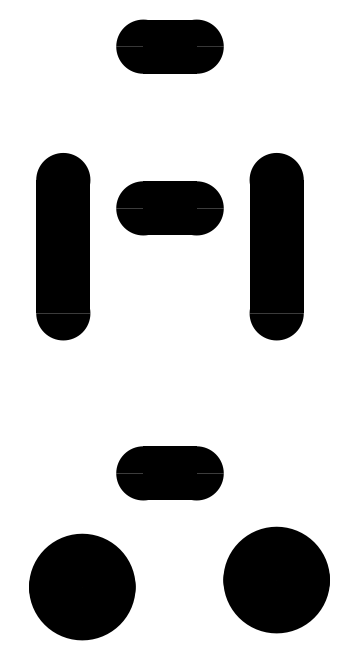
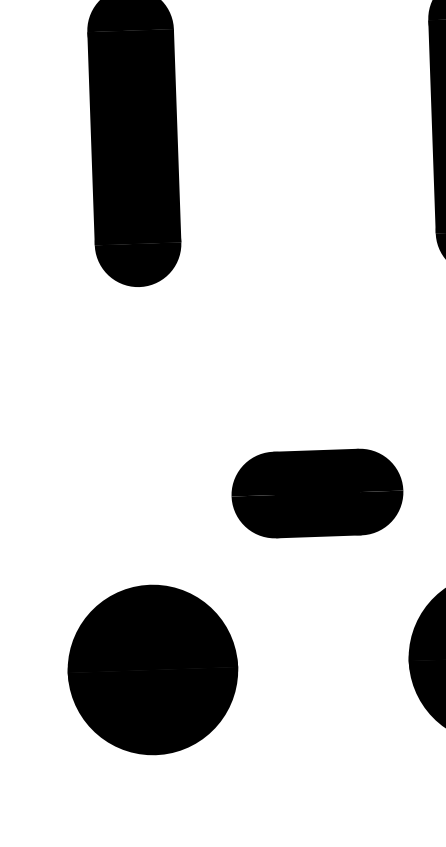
part: (169, 208) -> (301, 70), removed
part: (82, 586) -> (153, 669), moved

